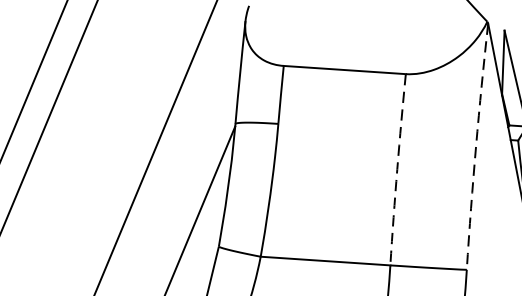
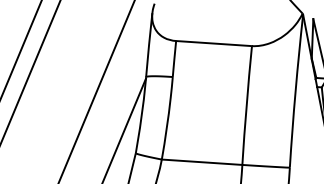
arc: (475, 147) -> (295, 91), dashed -> solid
arc: (397, 169) -> (246, 105), dashed -> solid

